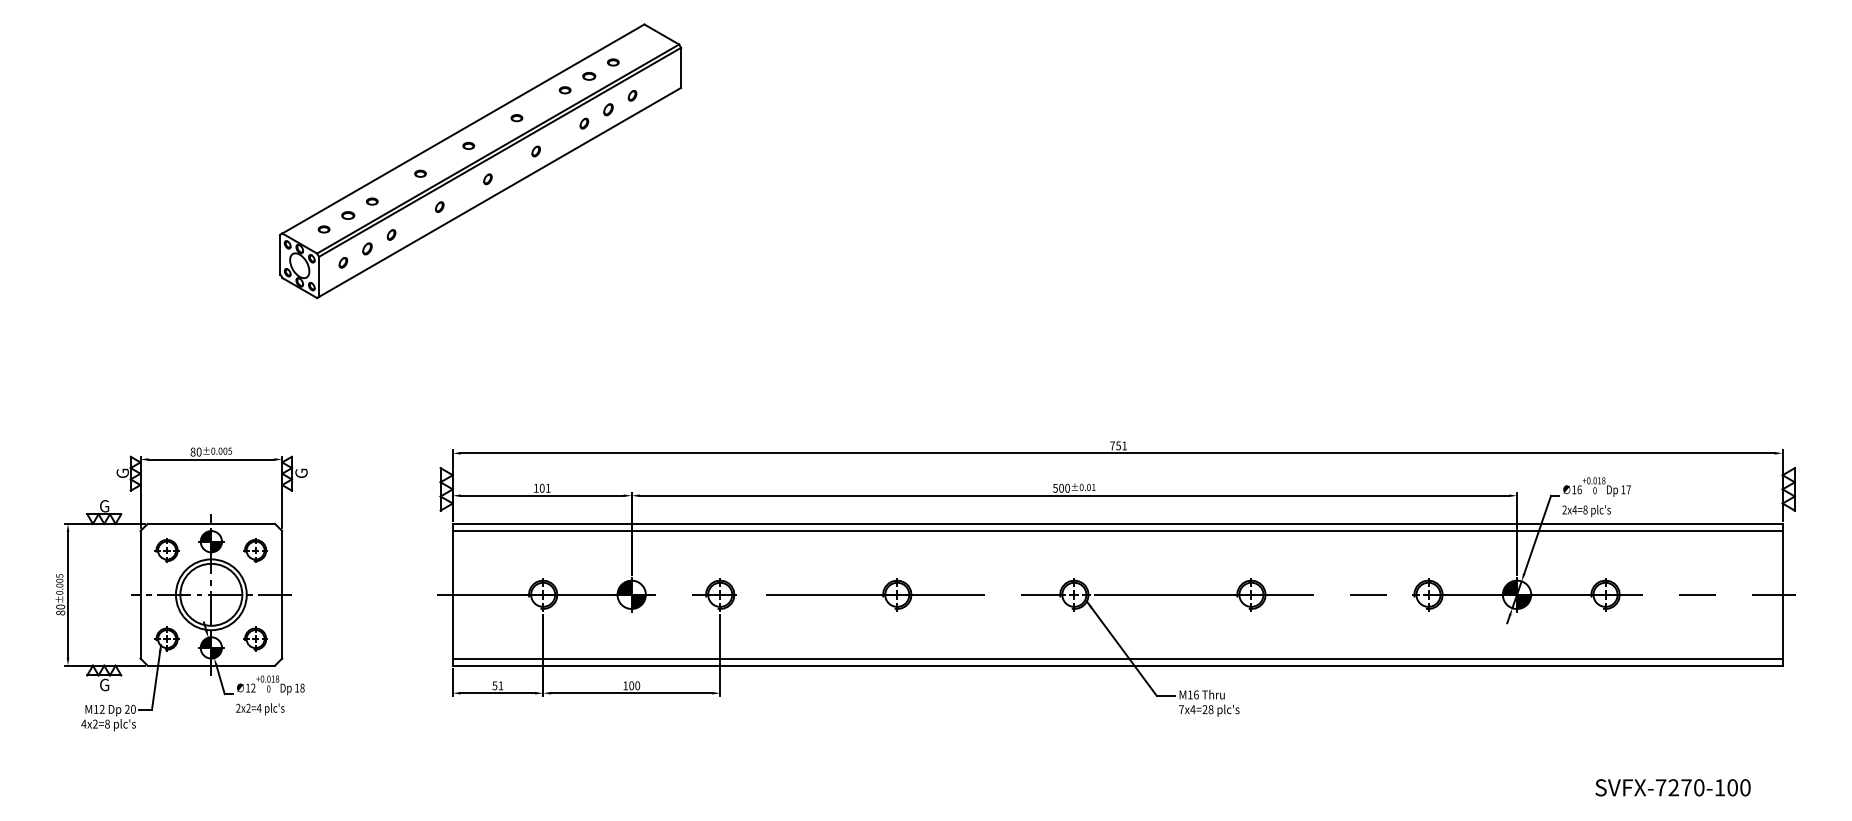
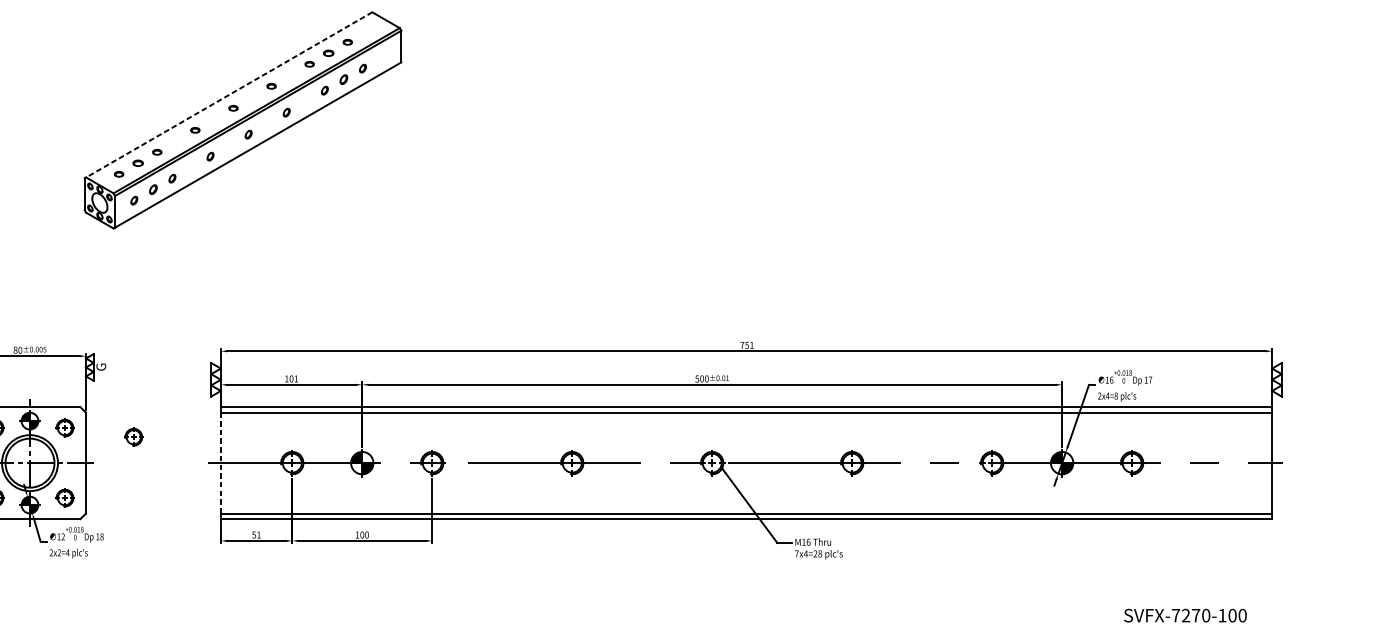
line: (462, 129) -> (228, 95), solid -> dashed
part: (342, 561) -> (133, 436), added
line: (452, 594) -> (220, 462), solid -> dashed

